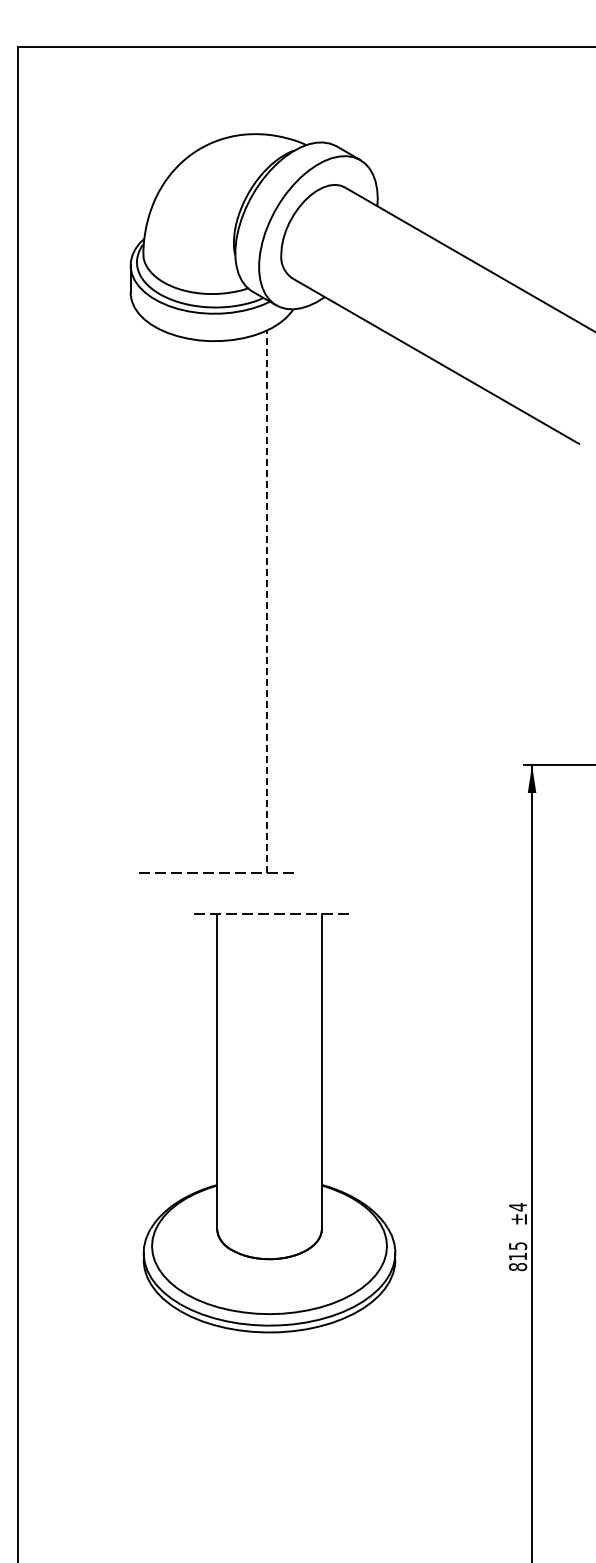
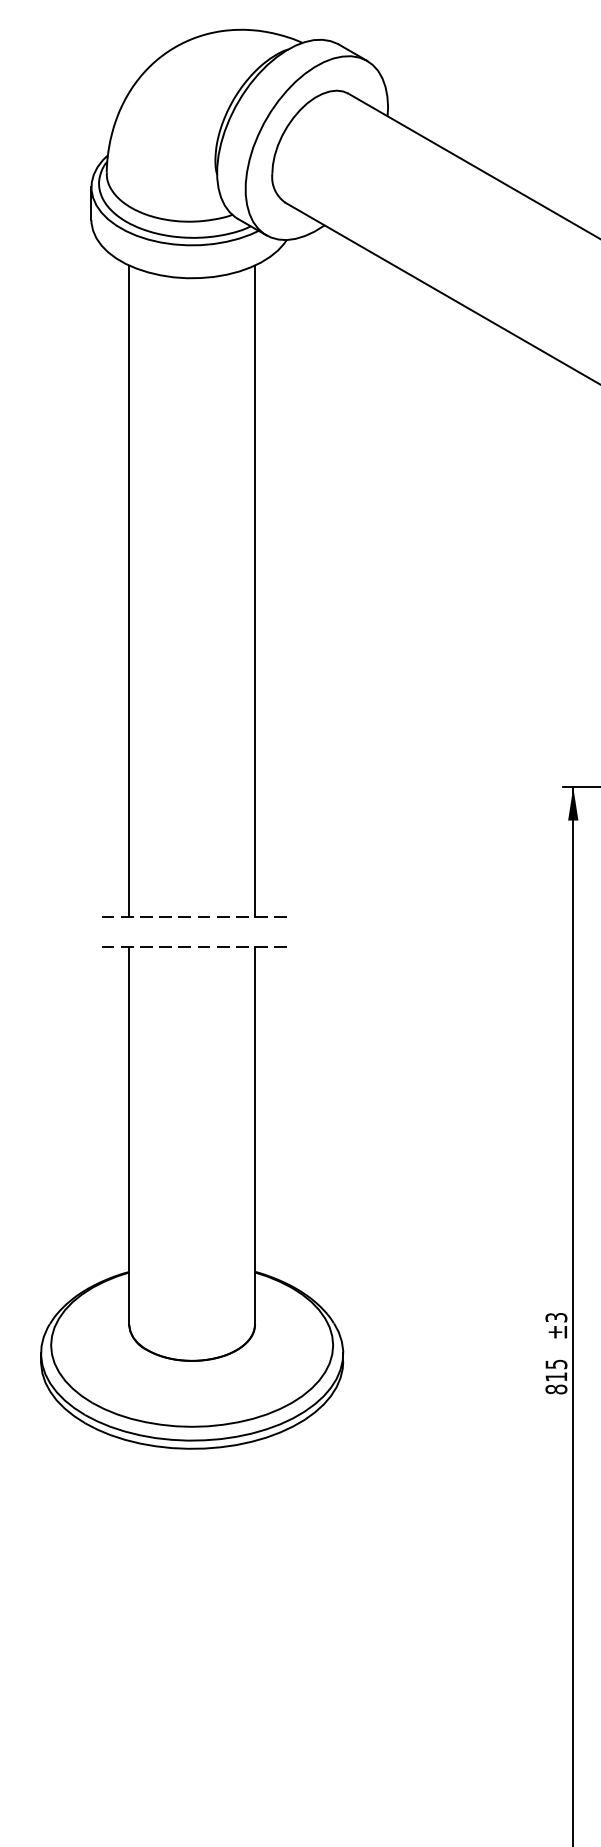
line: (162, 601) -> (129, 590), added
line: (266, 601) -> (254, 590), dashed -> solid
part: (217, 1123) -> (129, 1198), moved
text: (517, 1206) -> (555, 1316), ±4 -> ±3

